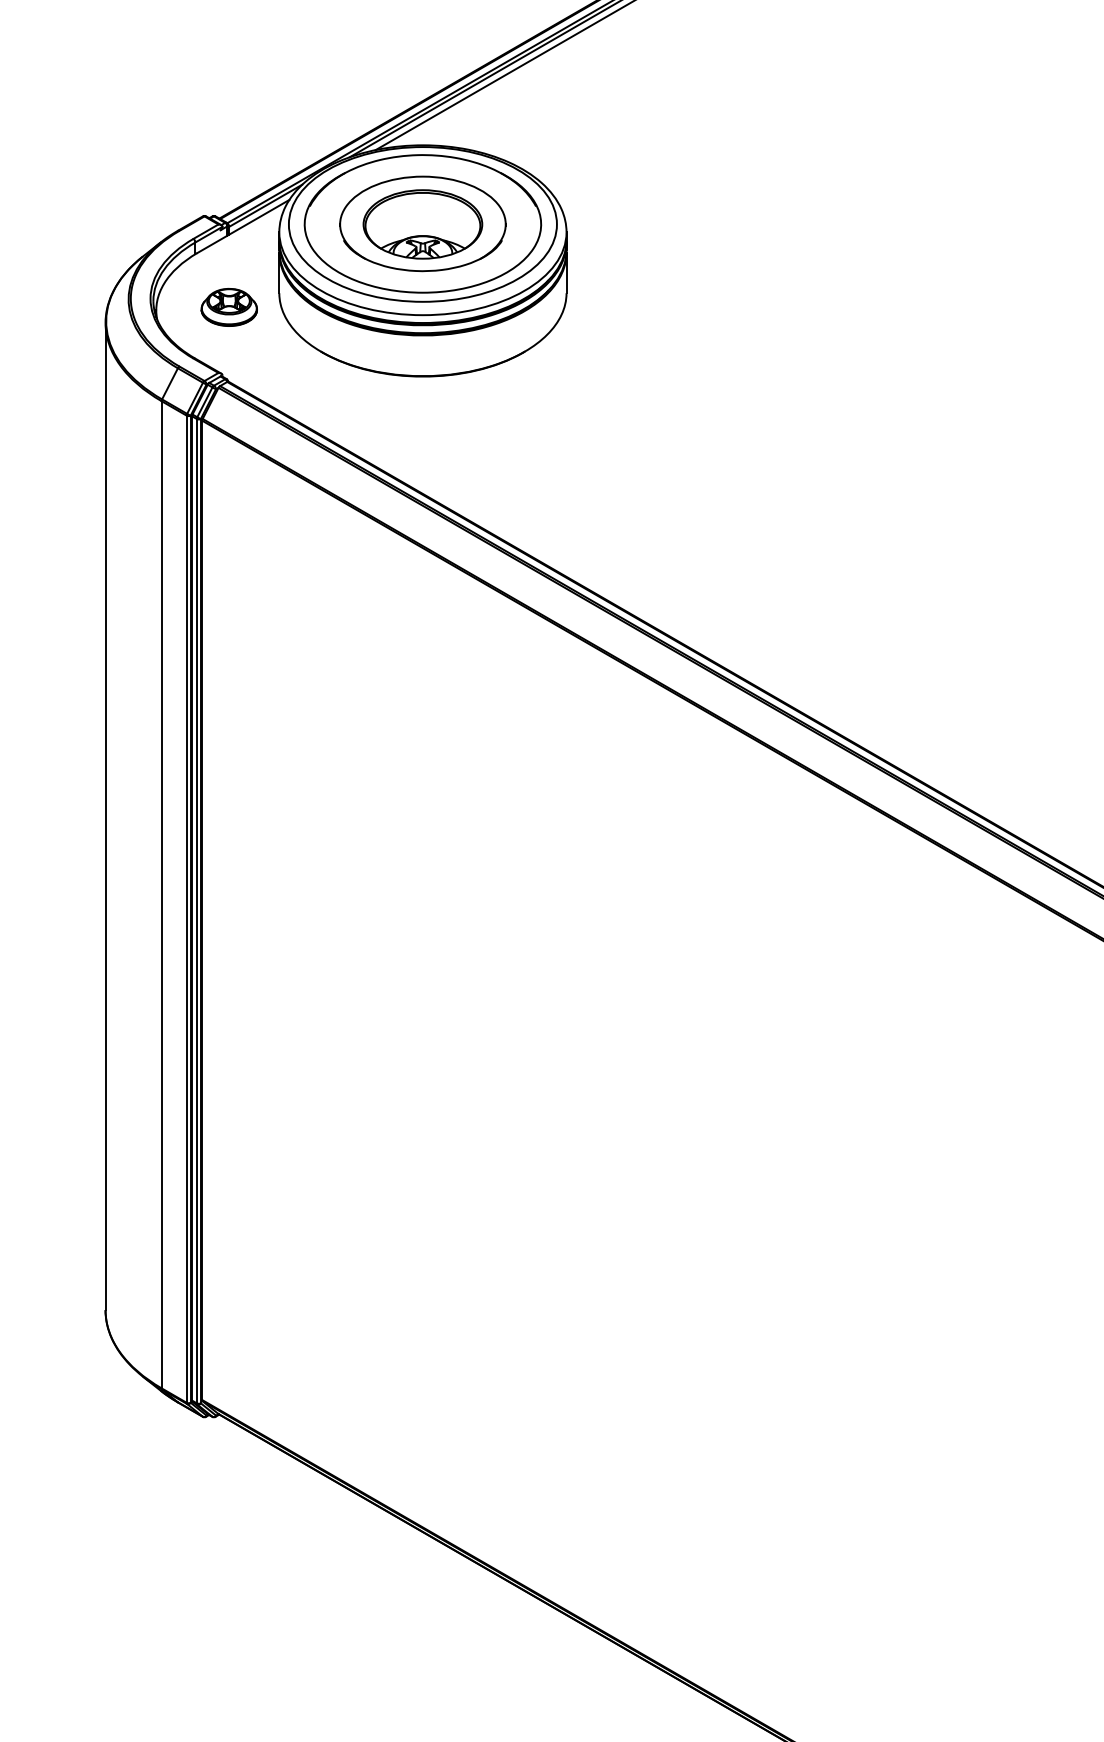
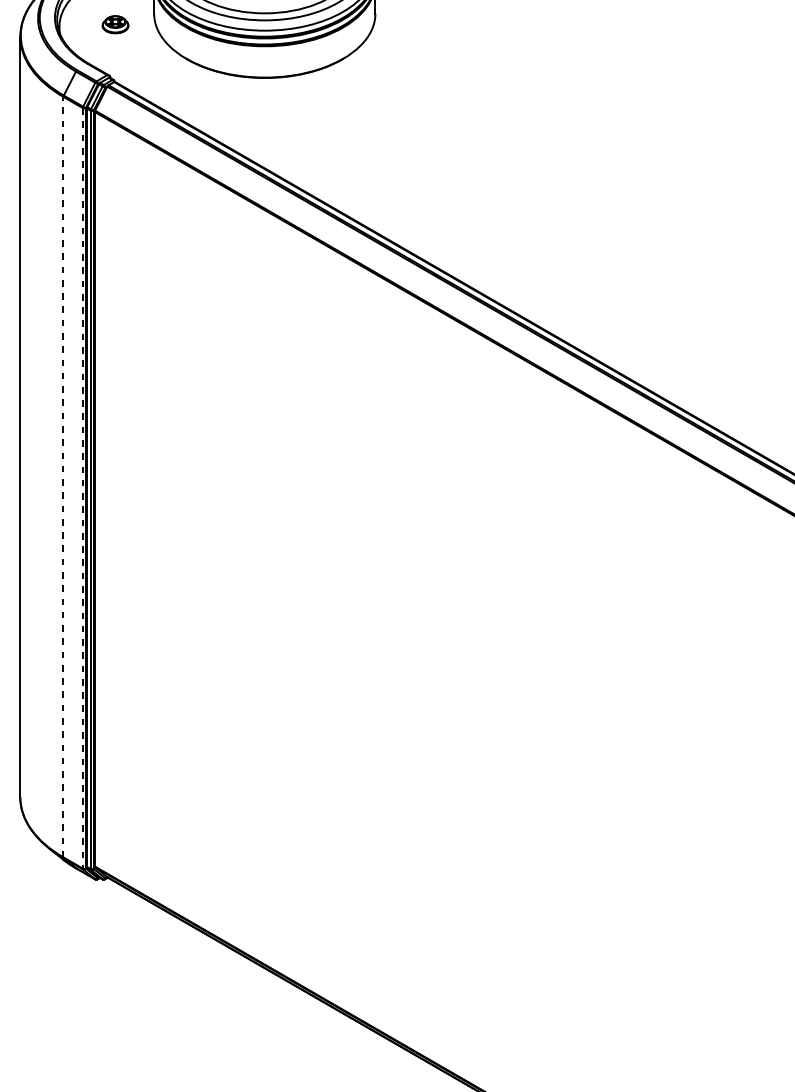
part: (228, 307) -> (115, 24), size x0.6
line: (161, 894) -> (63, 476), solid -> dashed
line: (186, 909) -> (82, 488), solid -> dashed

